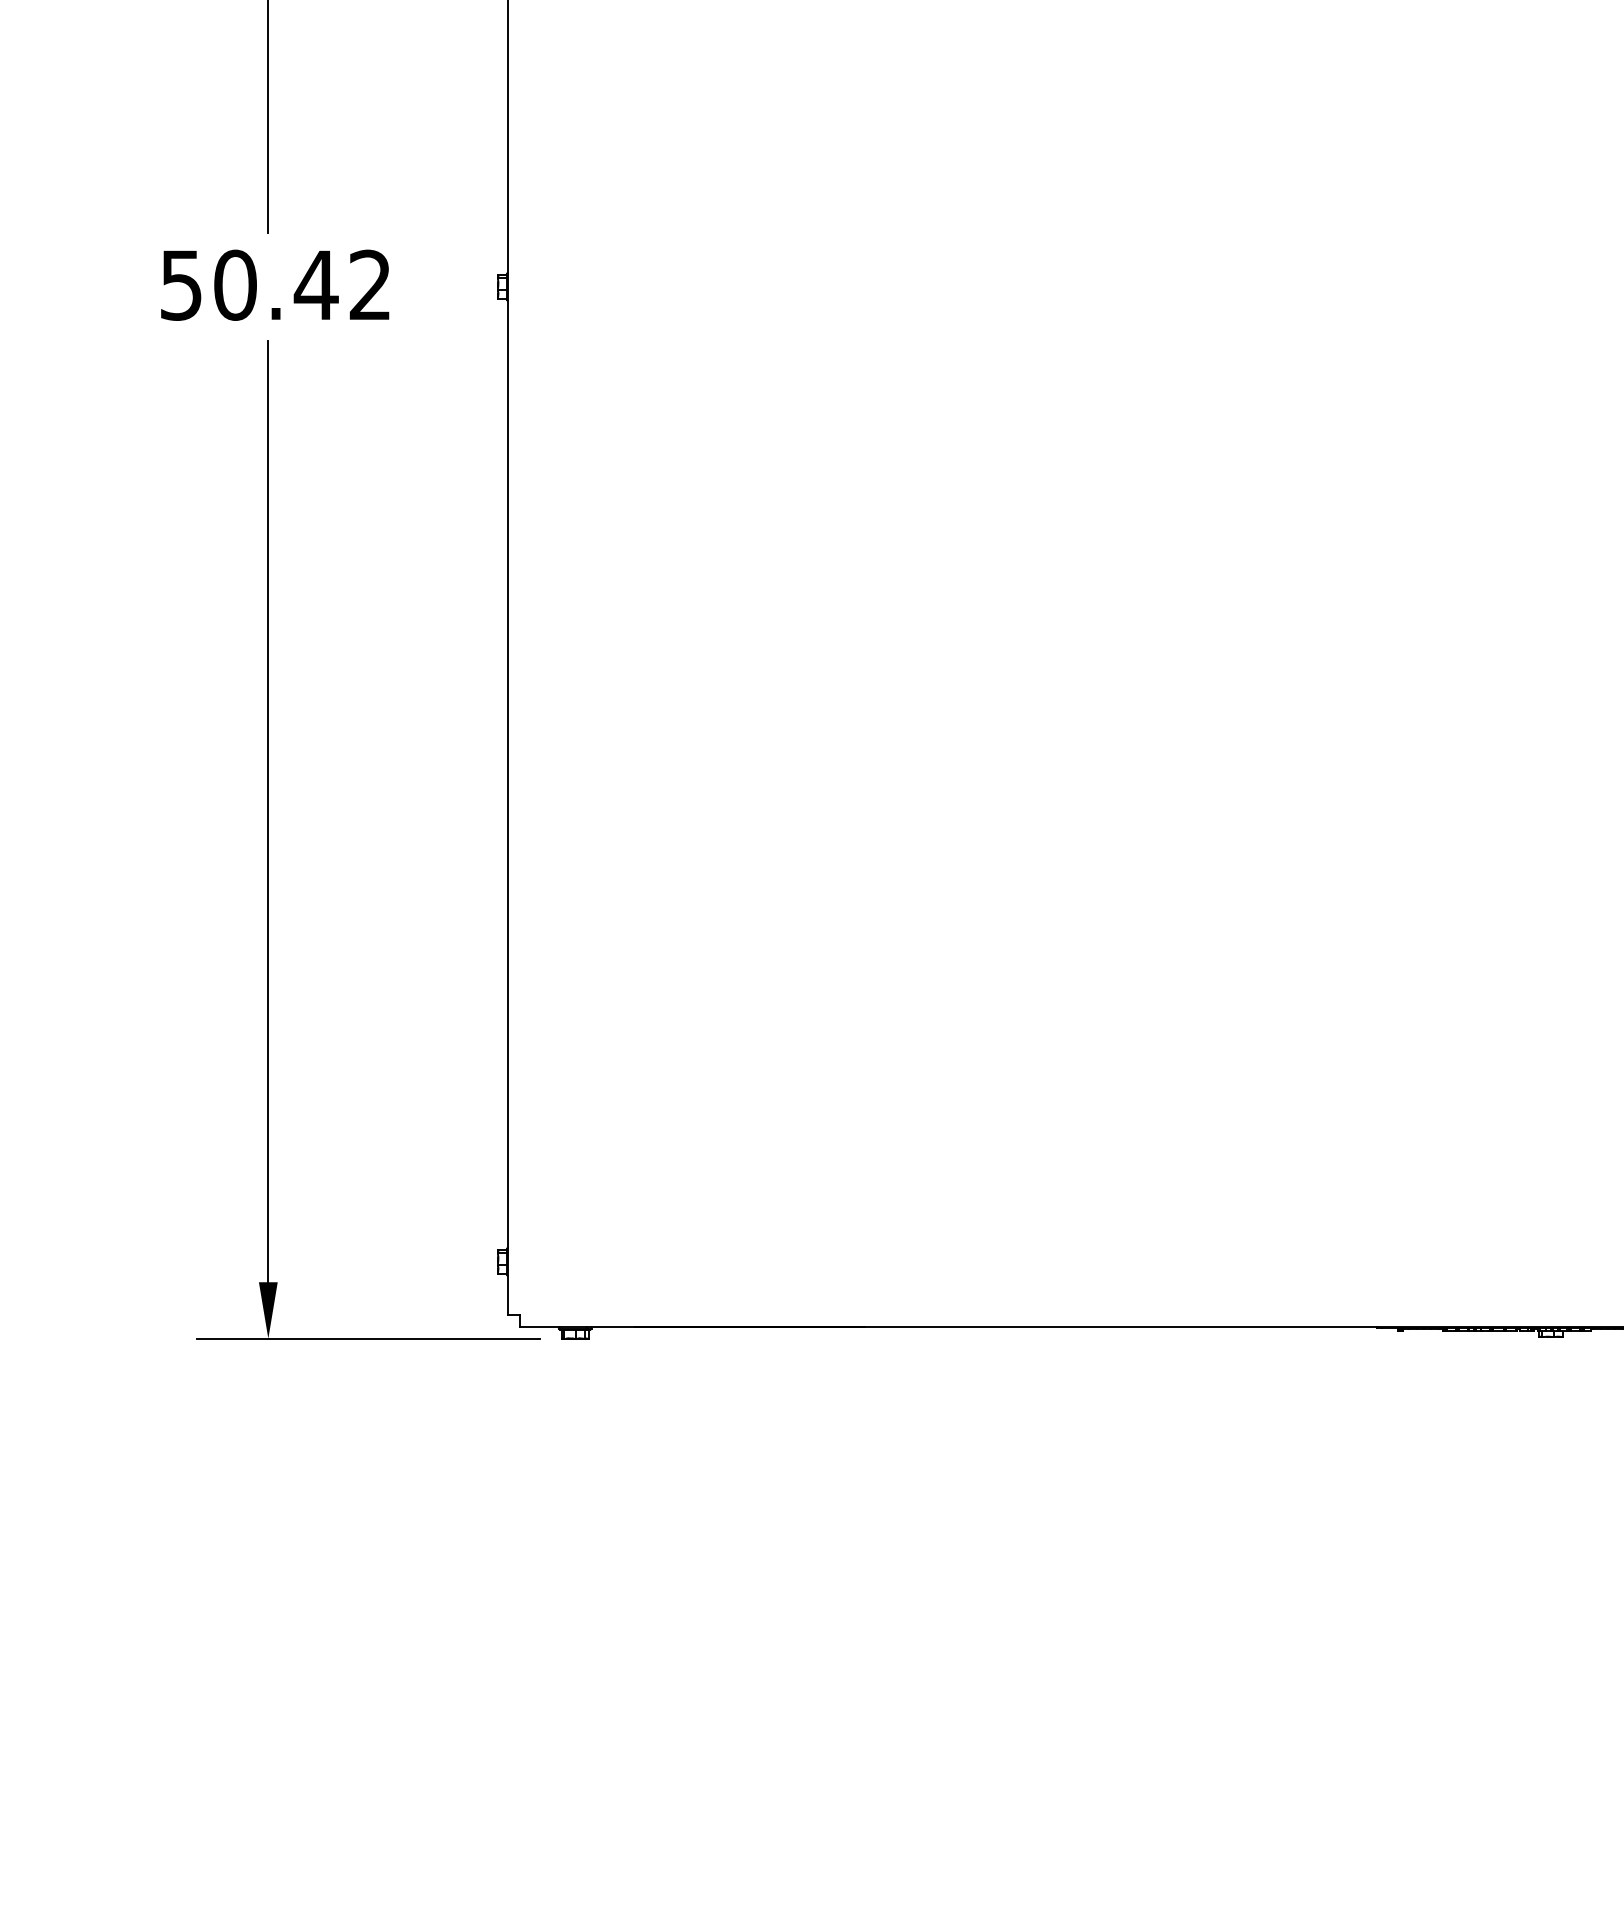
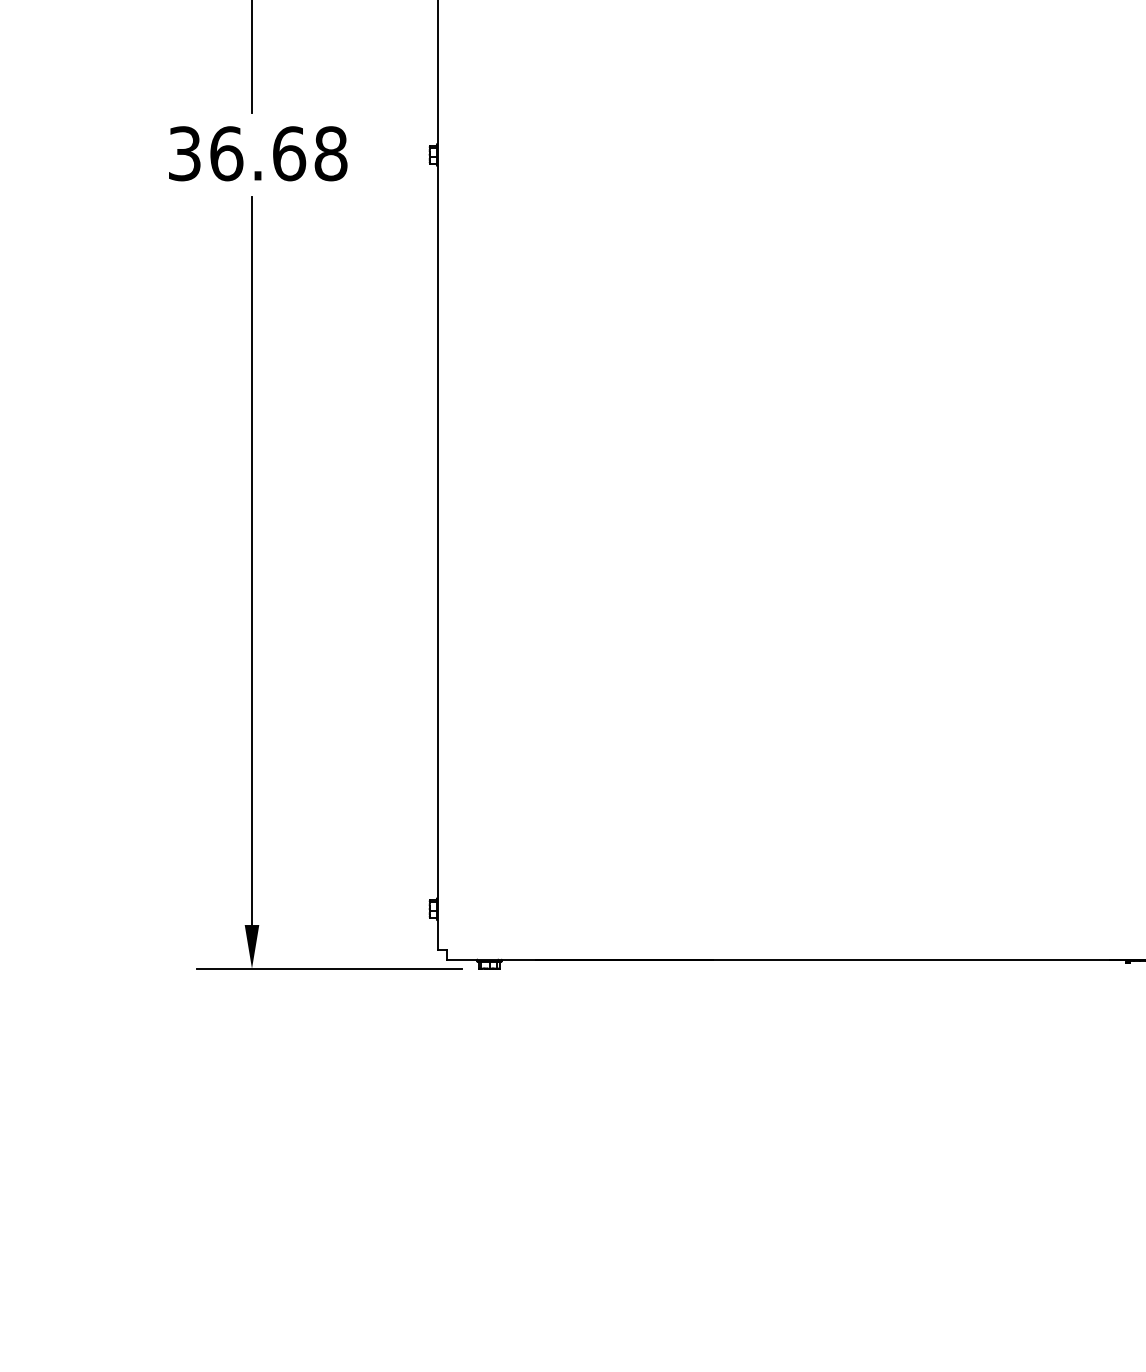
text: (276, 284) -> (258, 153), 50.42 -> 36.68

